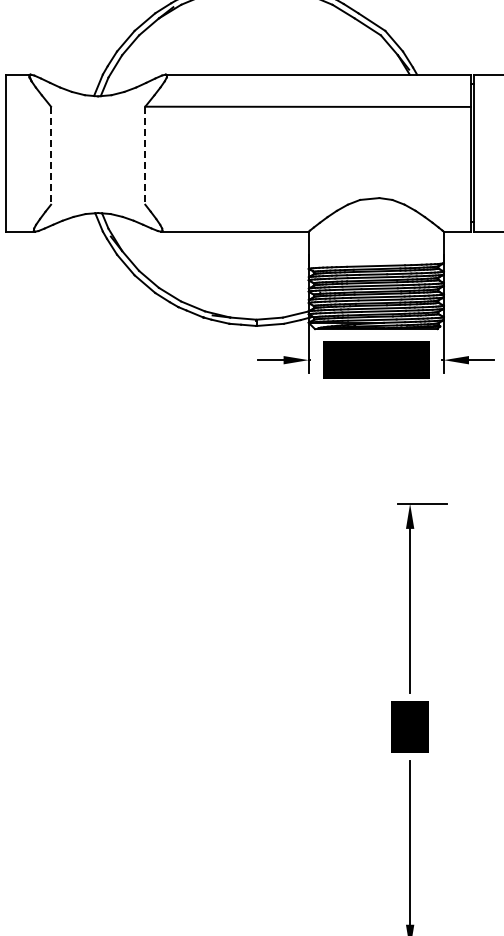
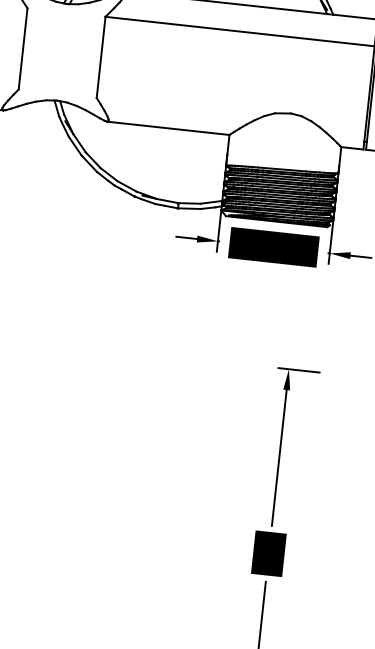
line: (51, 156) -> (23, 49), dashed -> solid
line: (145, 156) -> (101, 58), dashed -> solid

